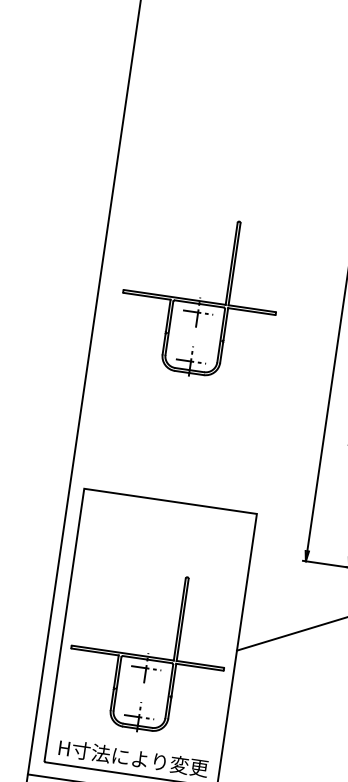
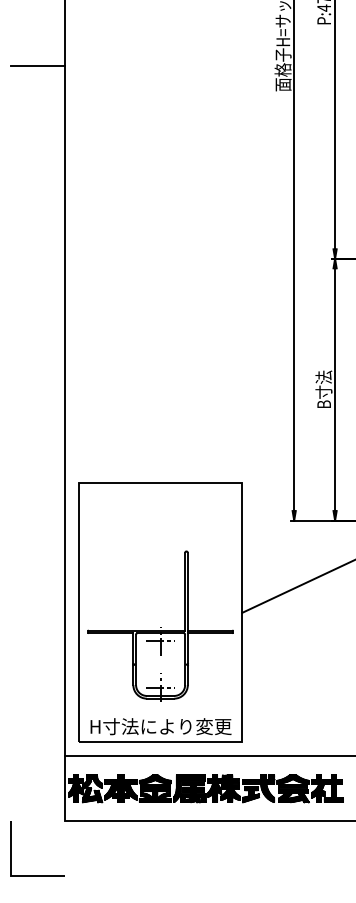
line: (104, 42) -> (37, 66), added
part: (200, 295) -> (160, 288), removed

